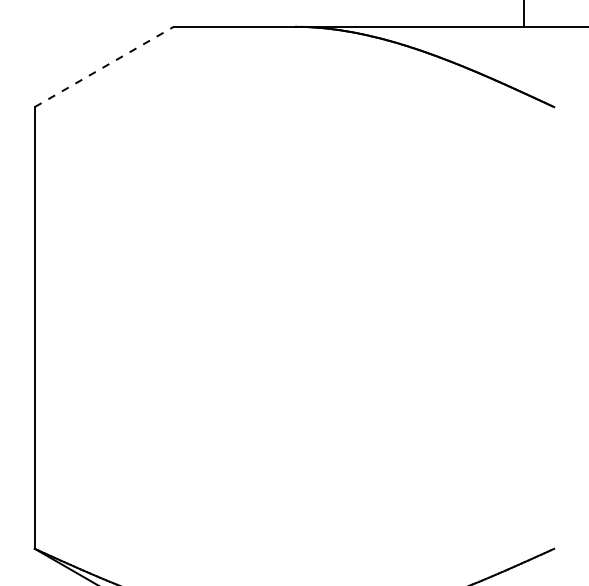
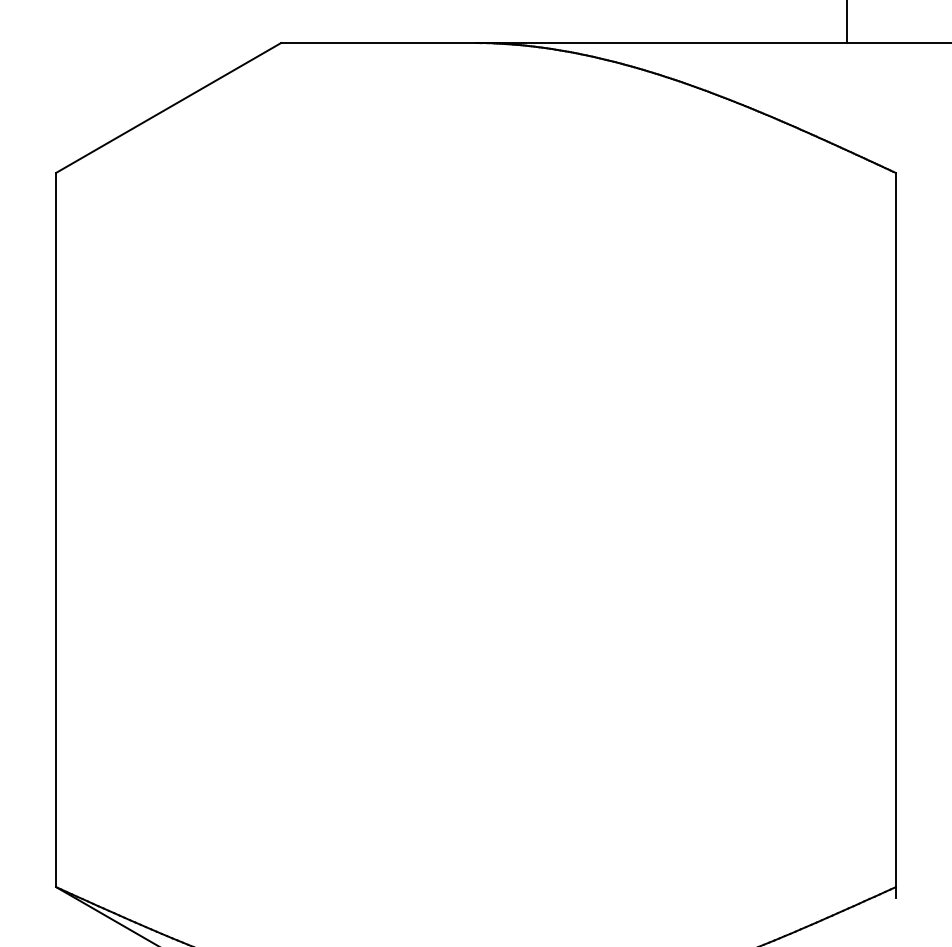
line: (104, 66) -> (168, 107), dashed -> solid
line: (554, 331) -> (896, 535), added

